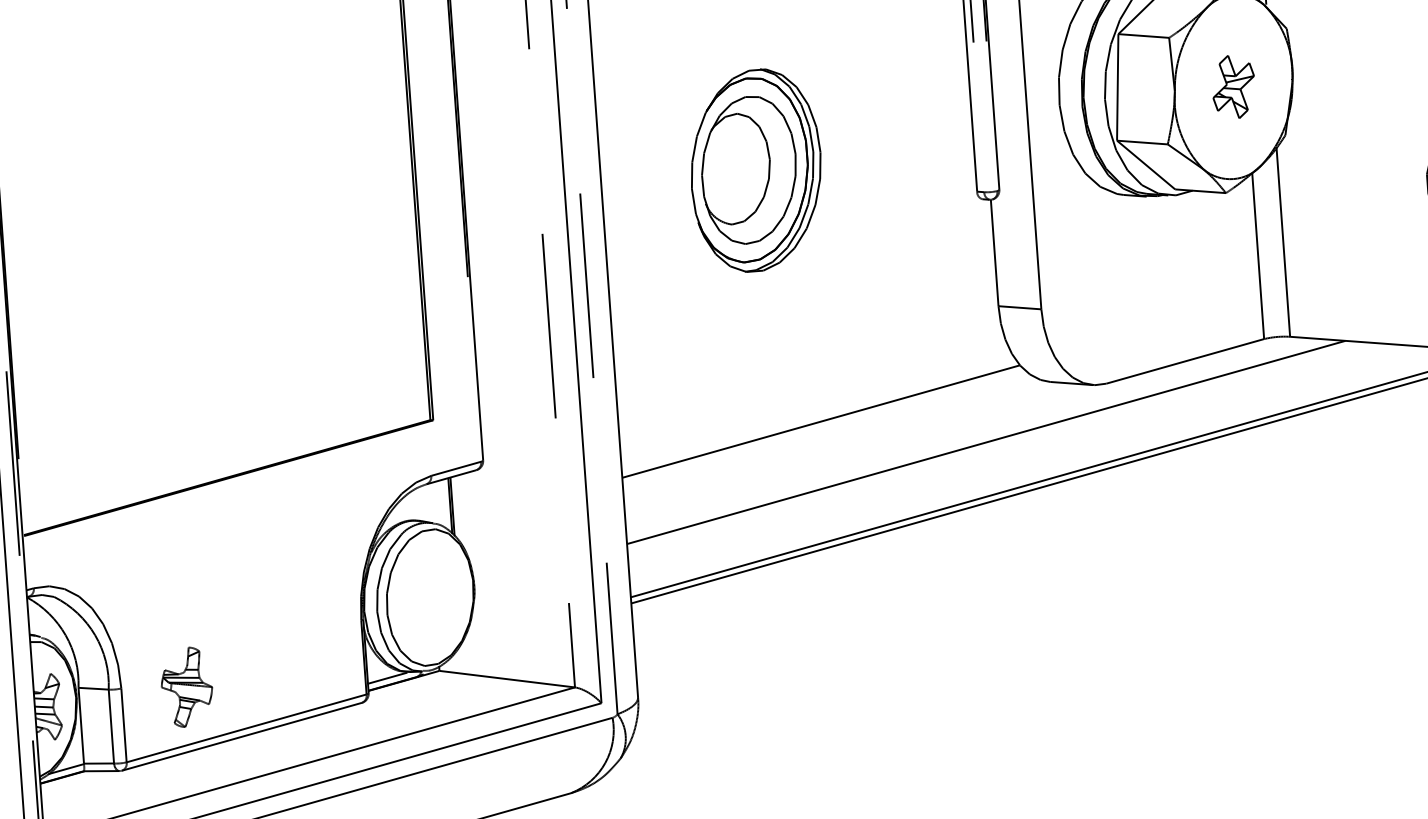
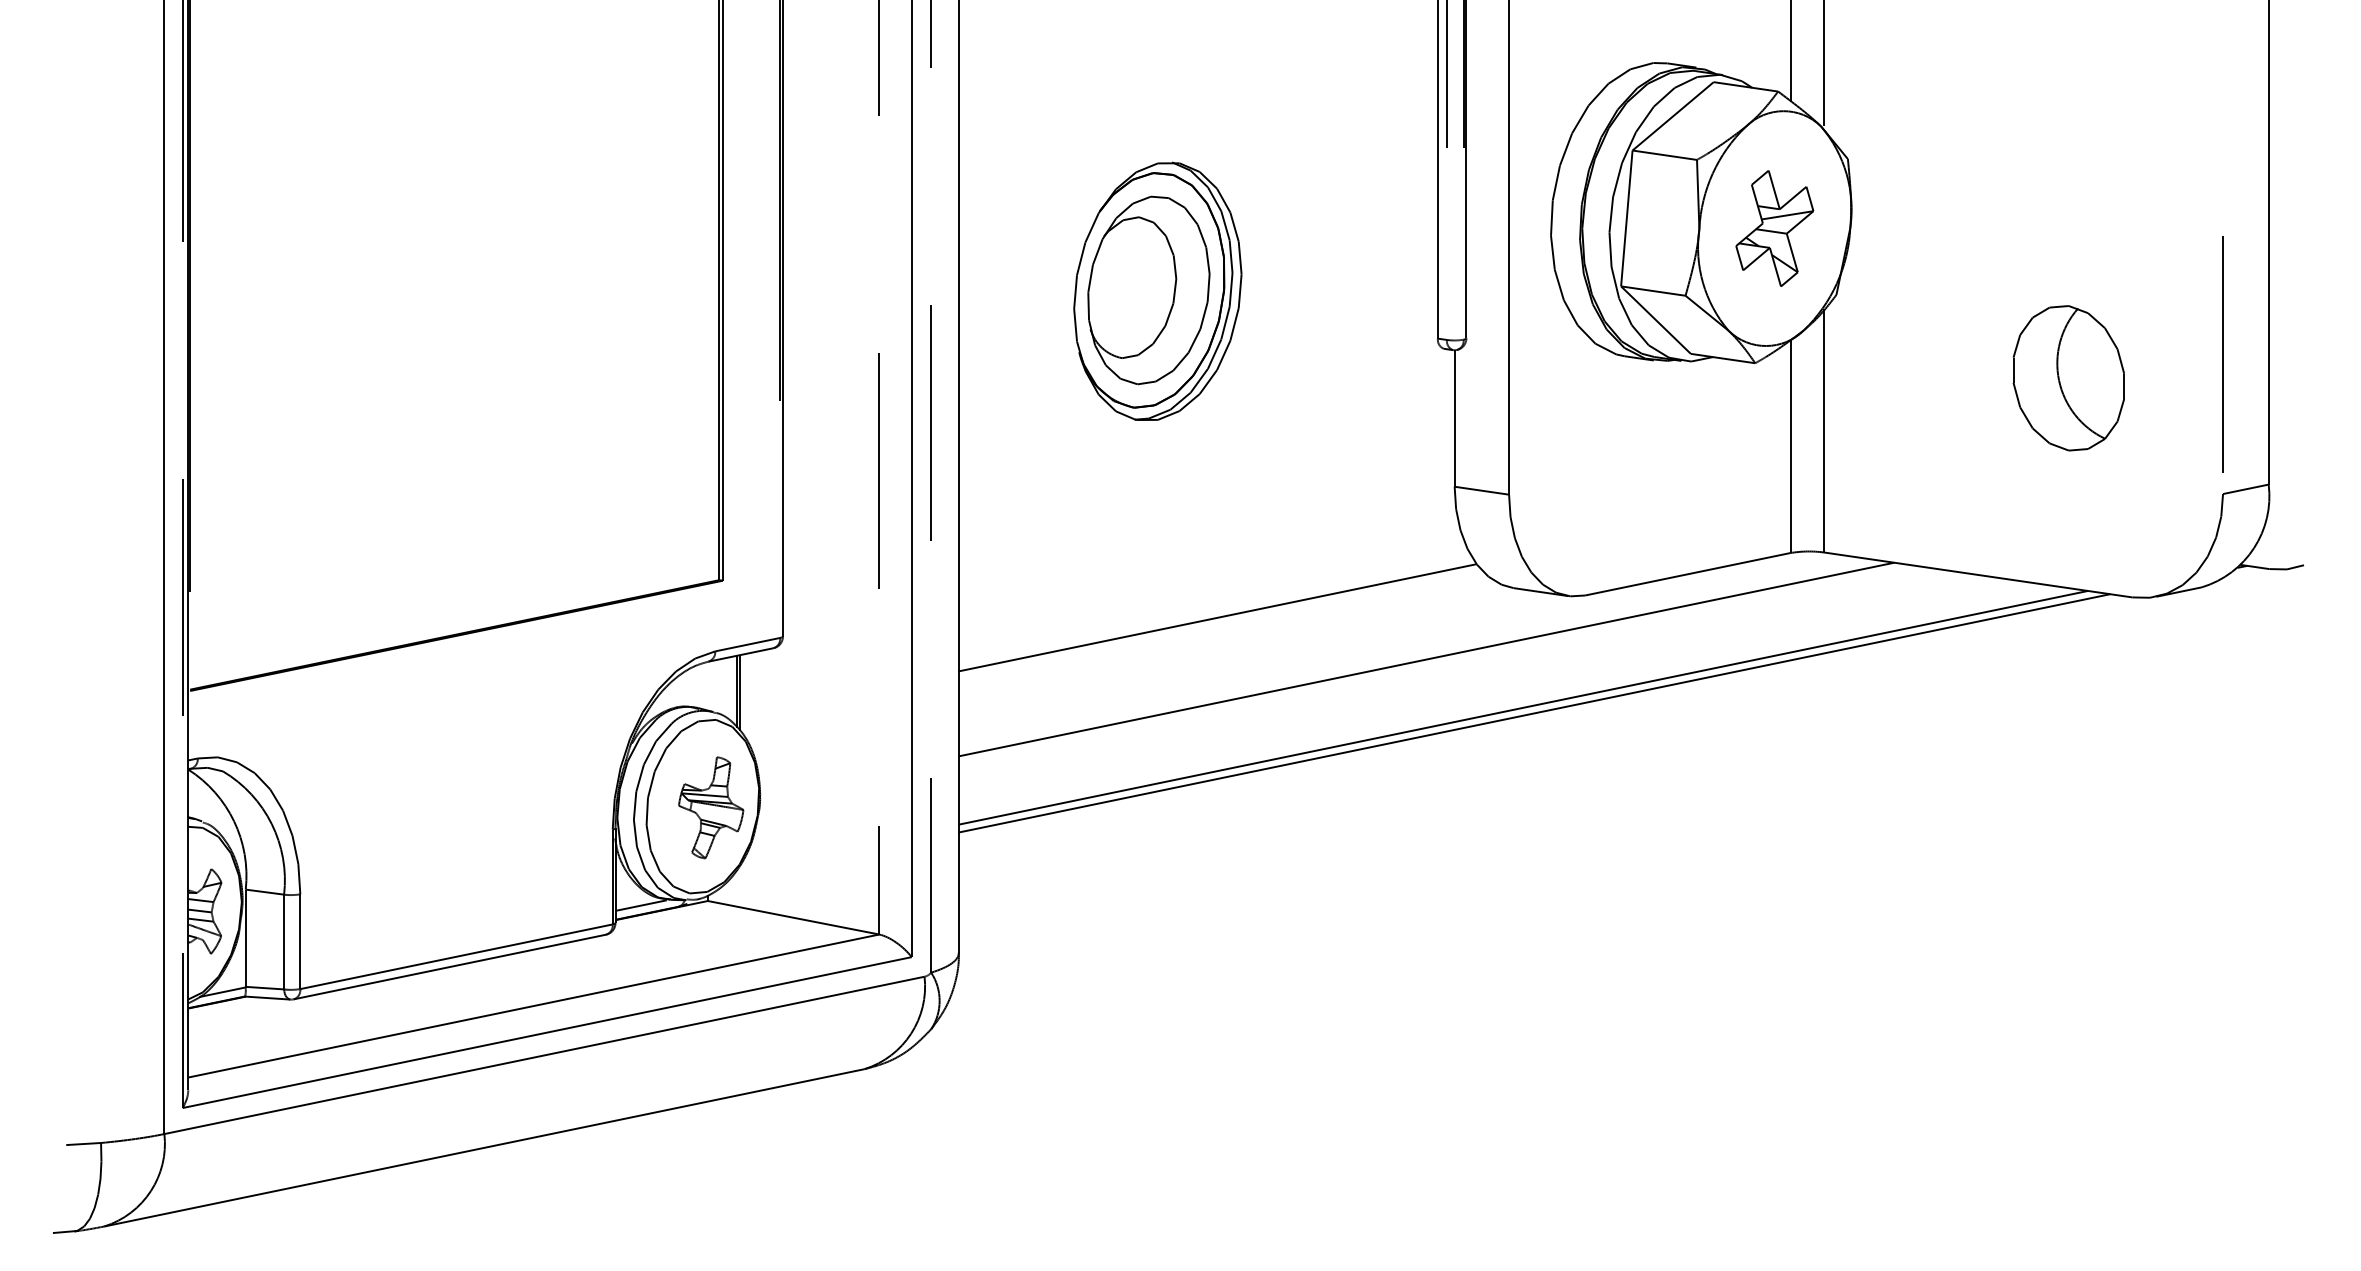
part: (1233, 86) -> (1774, 228), size x1.43
part: (187, 687) -> (711, 807), moved

